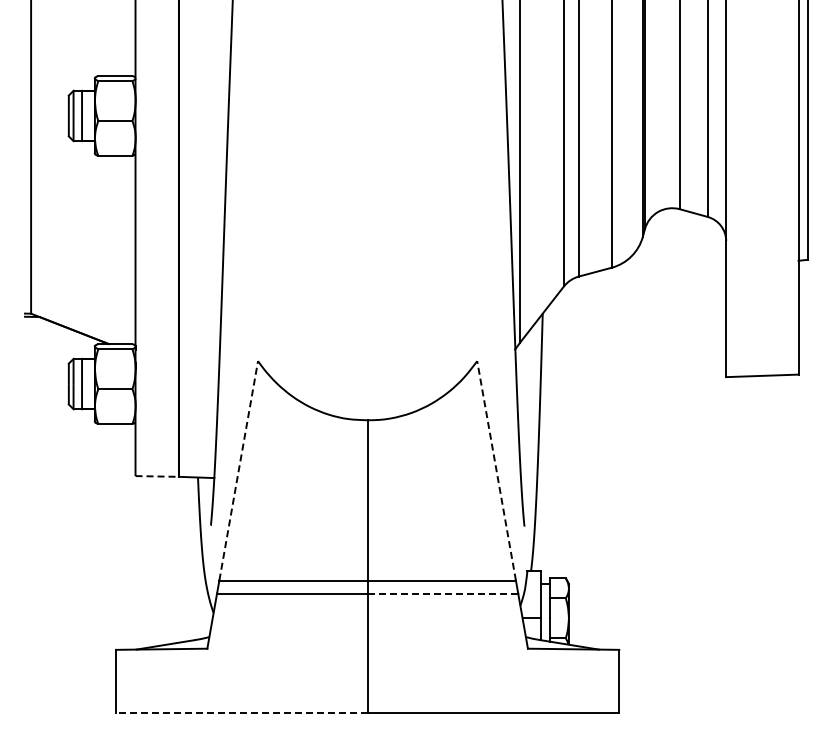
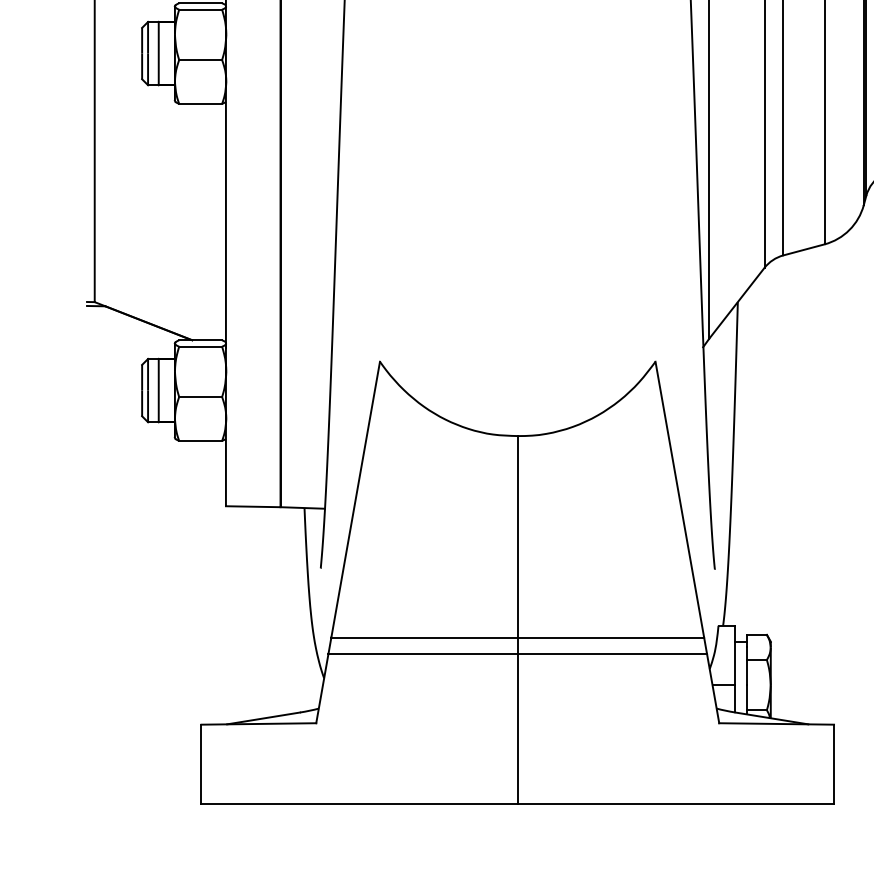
line: (238, 470) -> (355, 499), dashed -> solid
line: (496, 470) -> (679, 499), dashed -> solid
line: (157, 476) -> (253, 506), dashed -> solid
line: (443, 593) -> (613, 653), dashed -> solid
line: (241, 712) -> (359, 803), dashed -> solid

